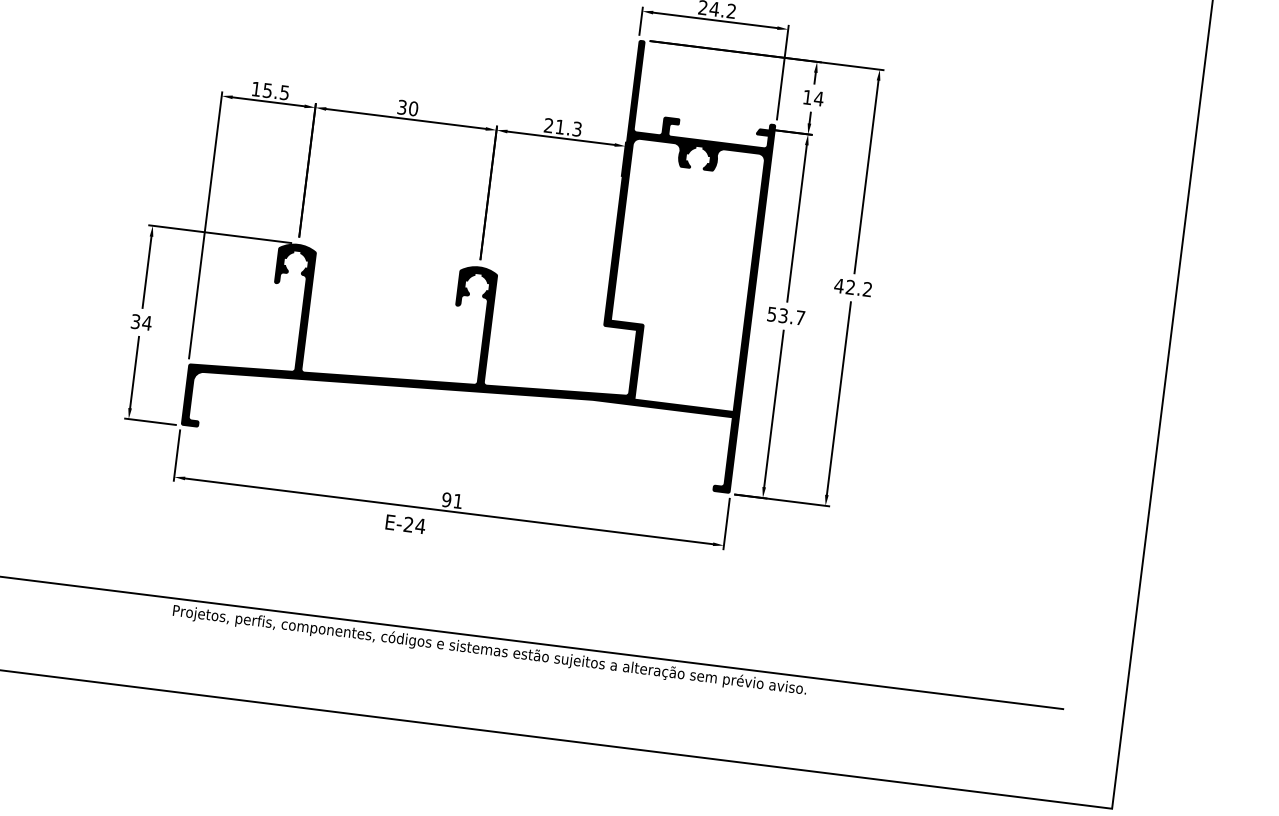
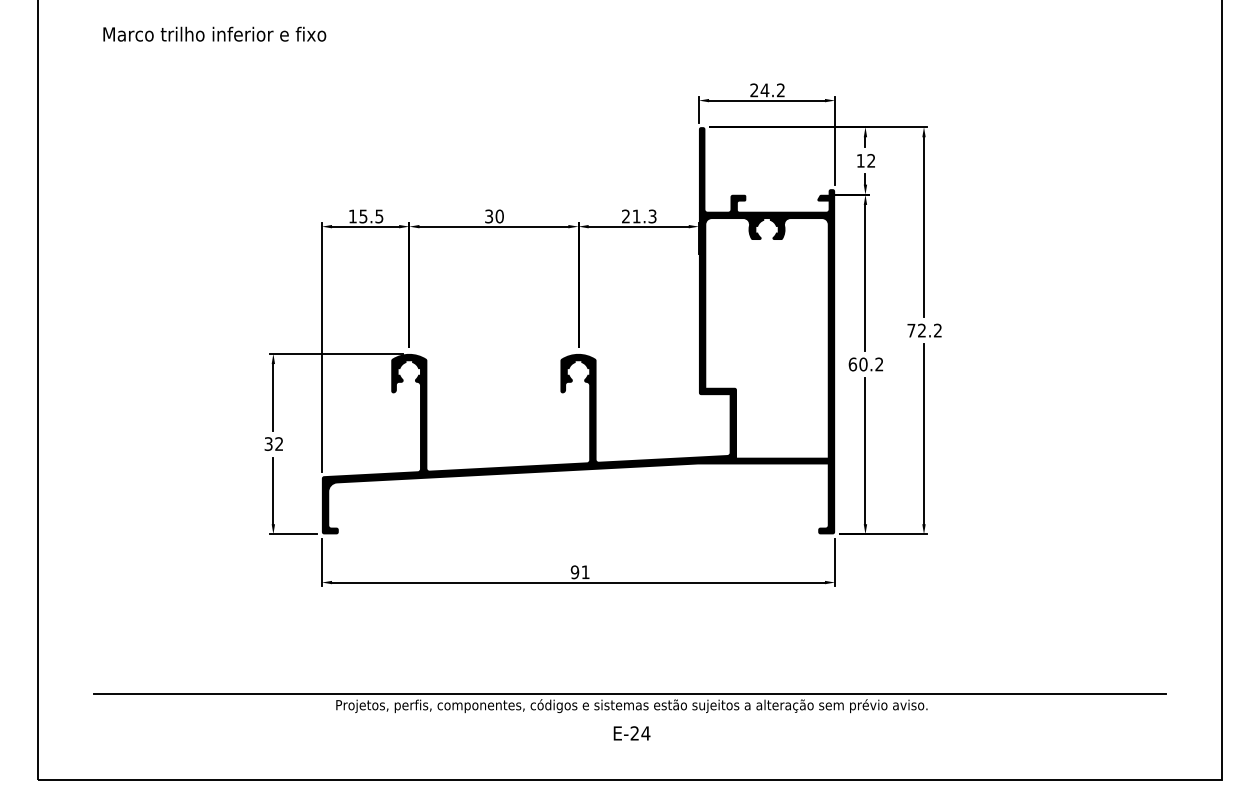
text: (819, 98) -> (871, 160), 14 -> 12
text: (839, 285) -> (911, 330), 42.2 -> 72.2
text: (785, 316) -> (865, 364), 53.7 -> 60.2
text: (146, 322) -> (278, 443), 34 -> 32
text: (405, 524) -> (631, 733), moved

